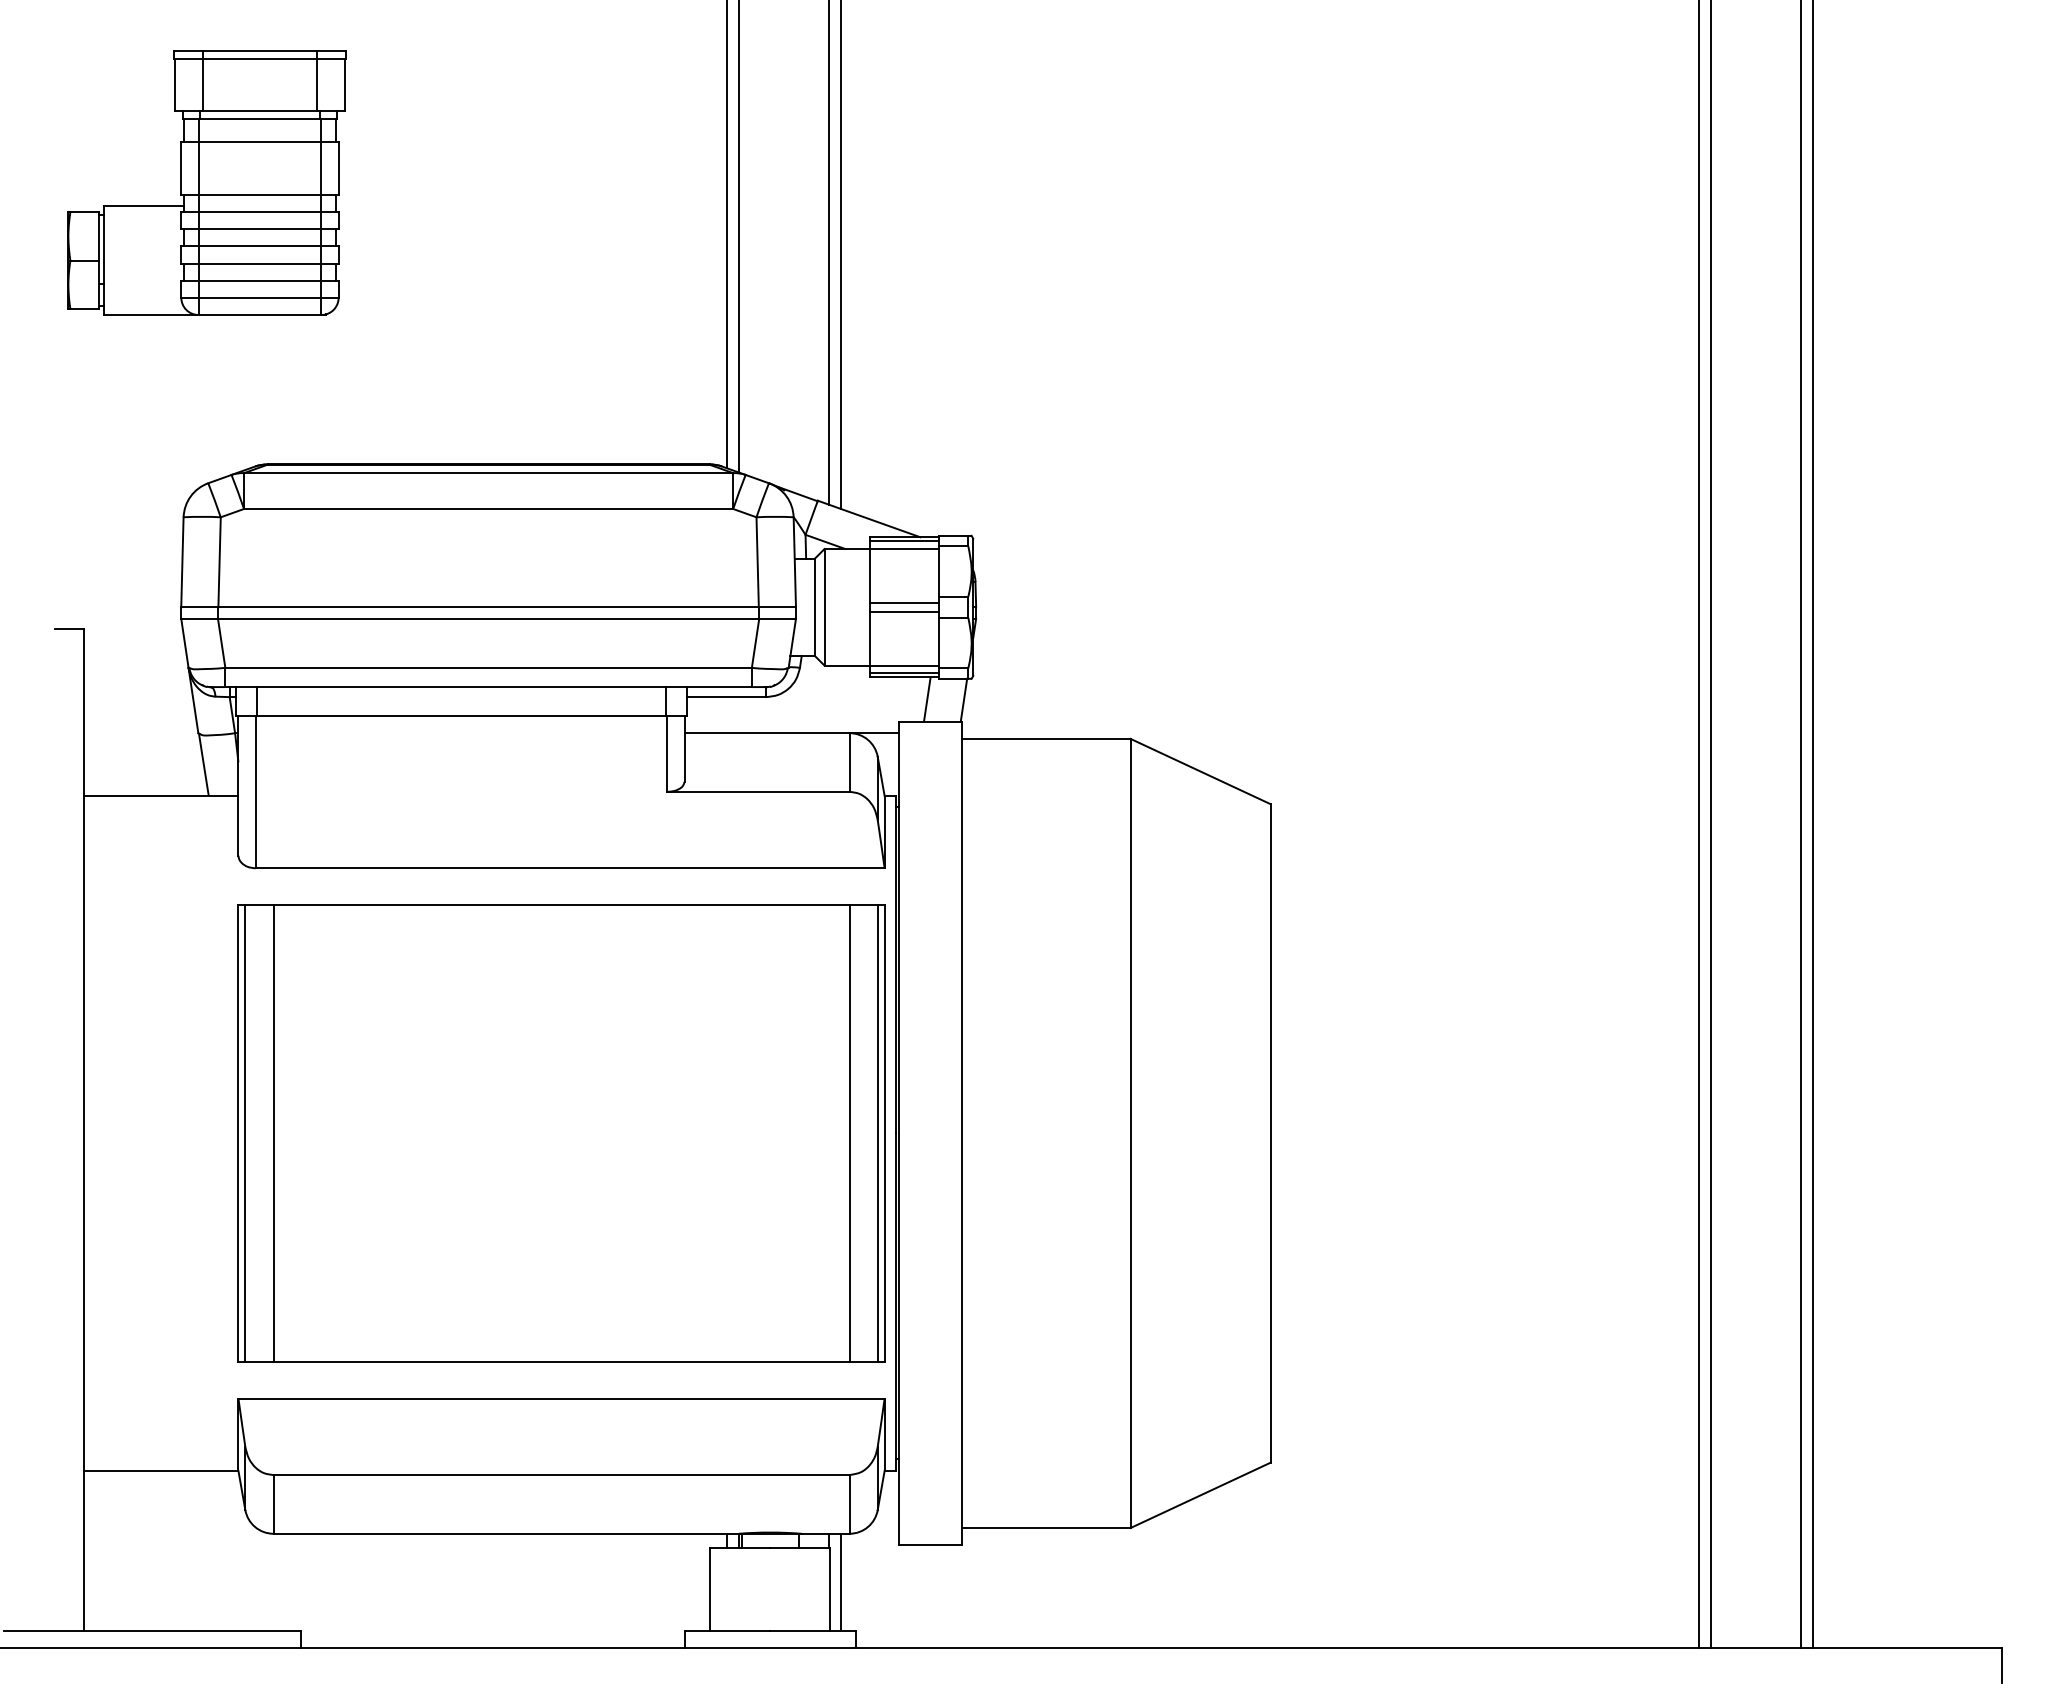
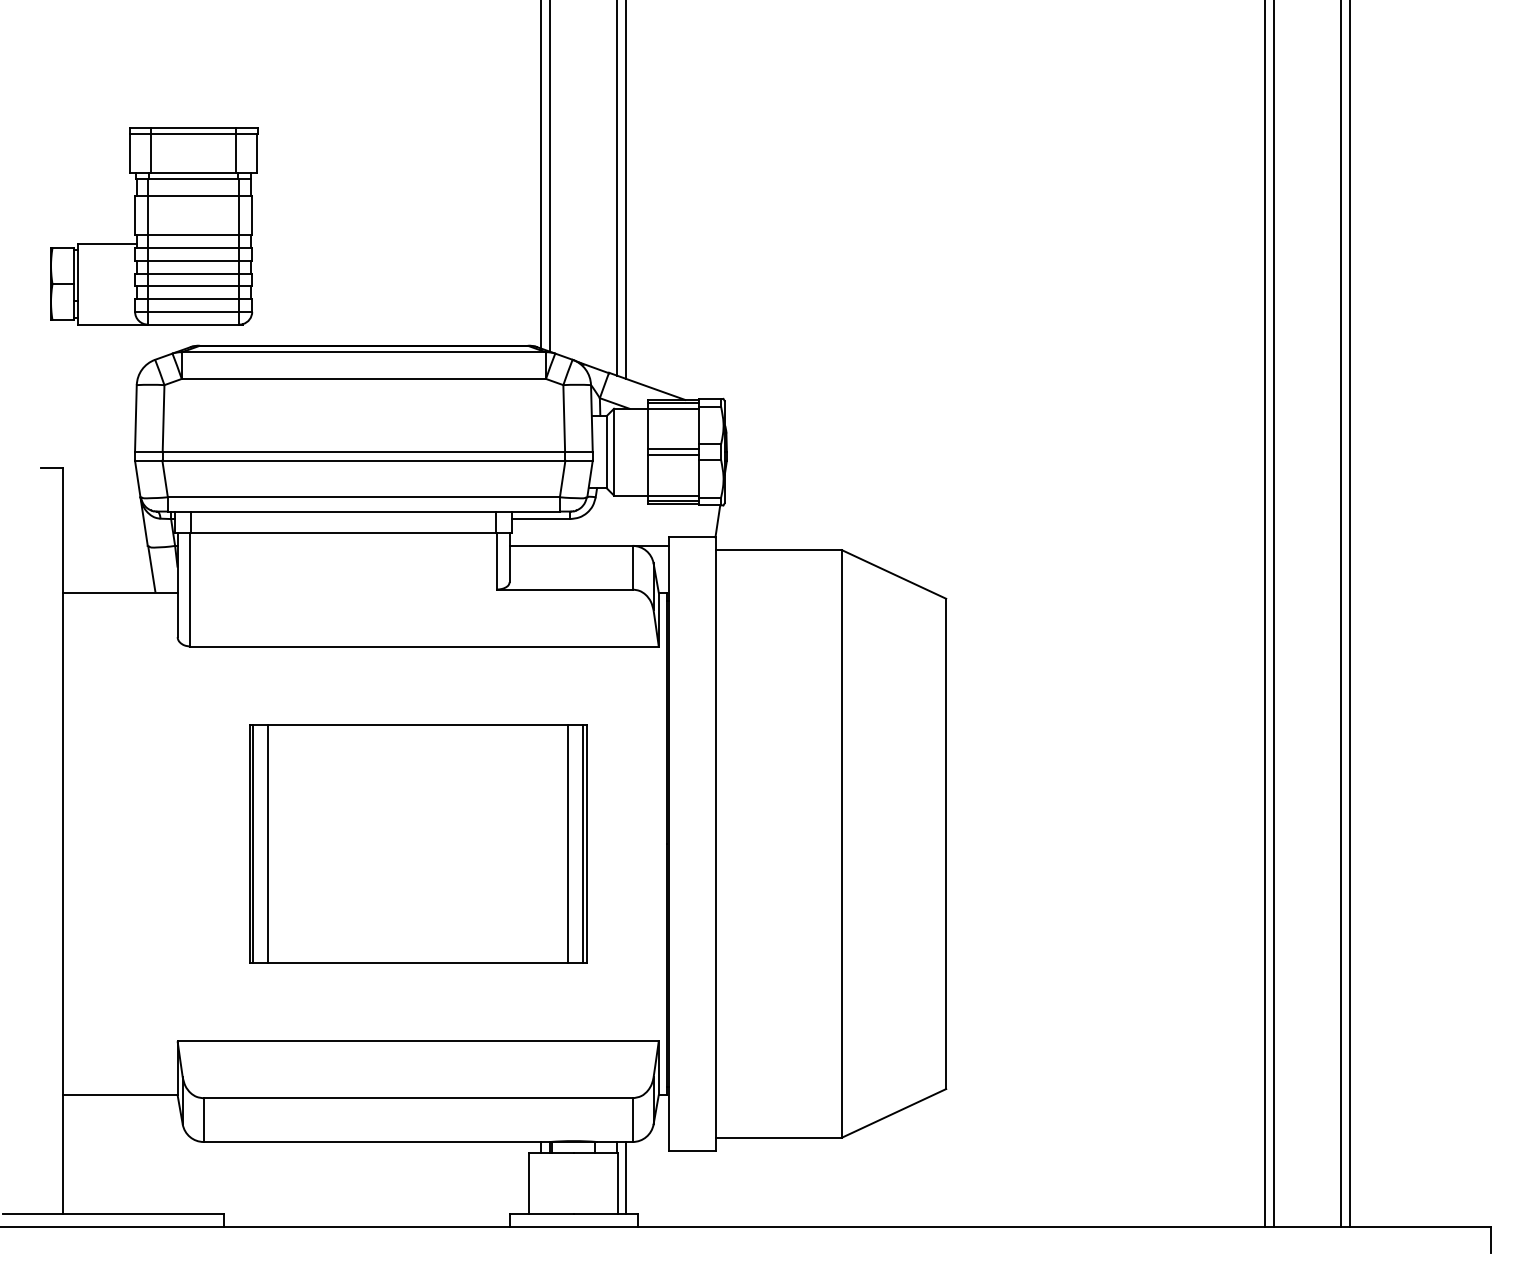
part: (206, 182) -> (153, 225), moved
line: (926, 699) -> (689, 520), removed
part: (561, 1133) -> (418, 843), size x0.7

